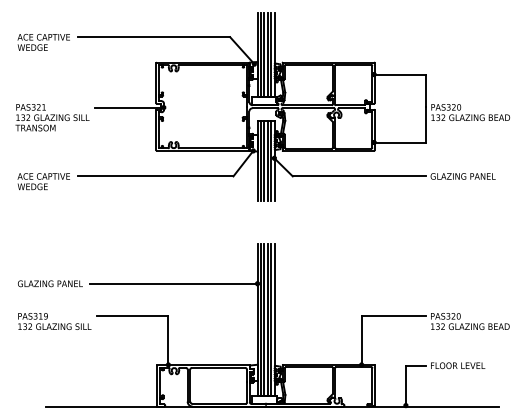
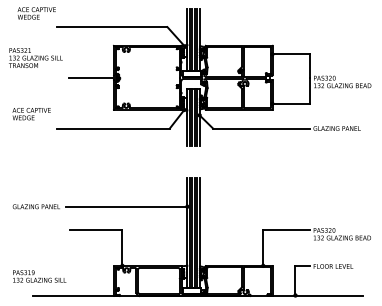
text: (43, 42) -> (36, 13), moved
text: (52, 117) -> (35, 57), moved
text: (43, 181) -> (31, 114), moved
text: (54, 321) -> (39, 276), moved

